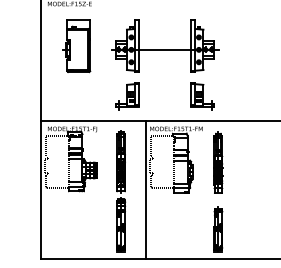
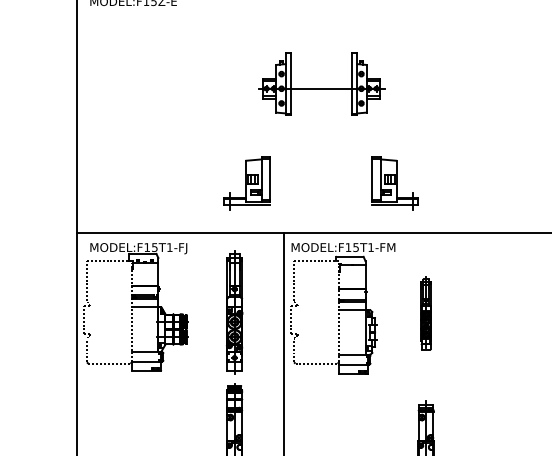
part: (165, 45) -> (321, 83), size x0.6
part: (76, 46) -> (146, 85), removed
part: (218, 162) -> (426, 313), size x0.6

